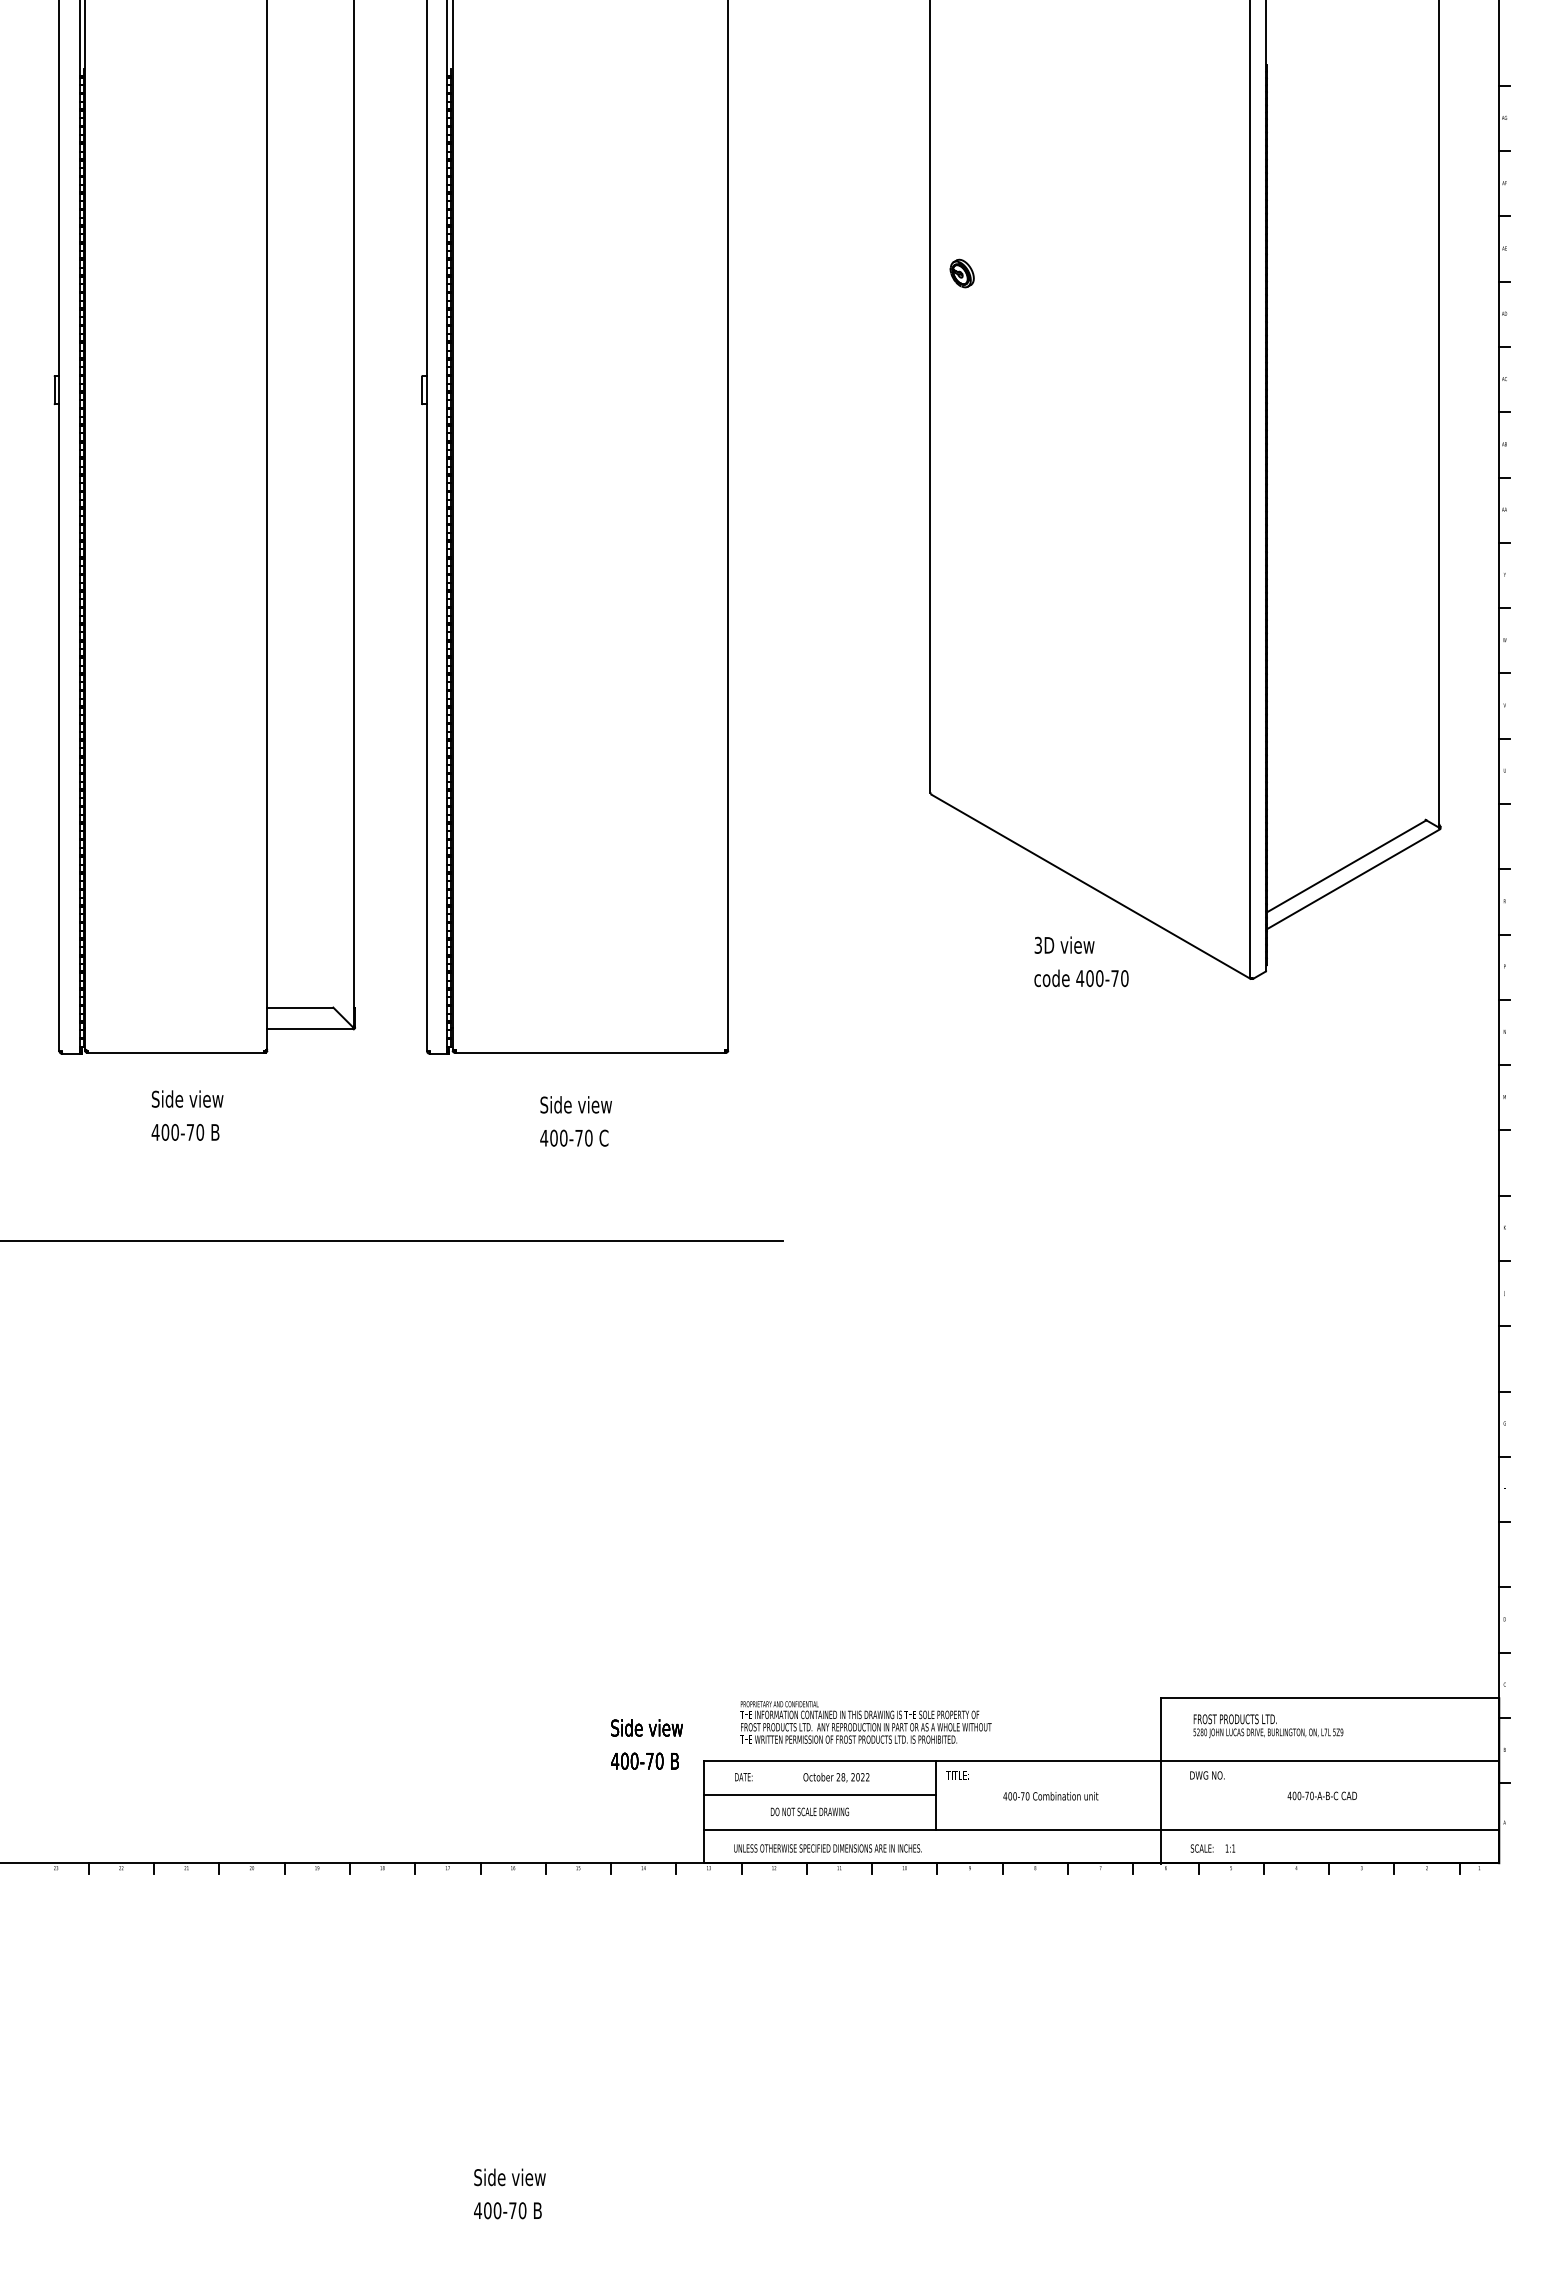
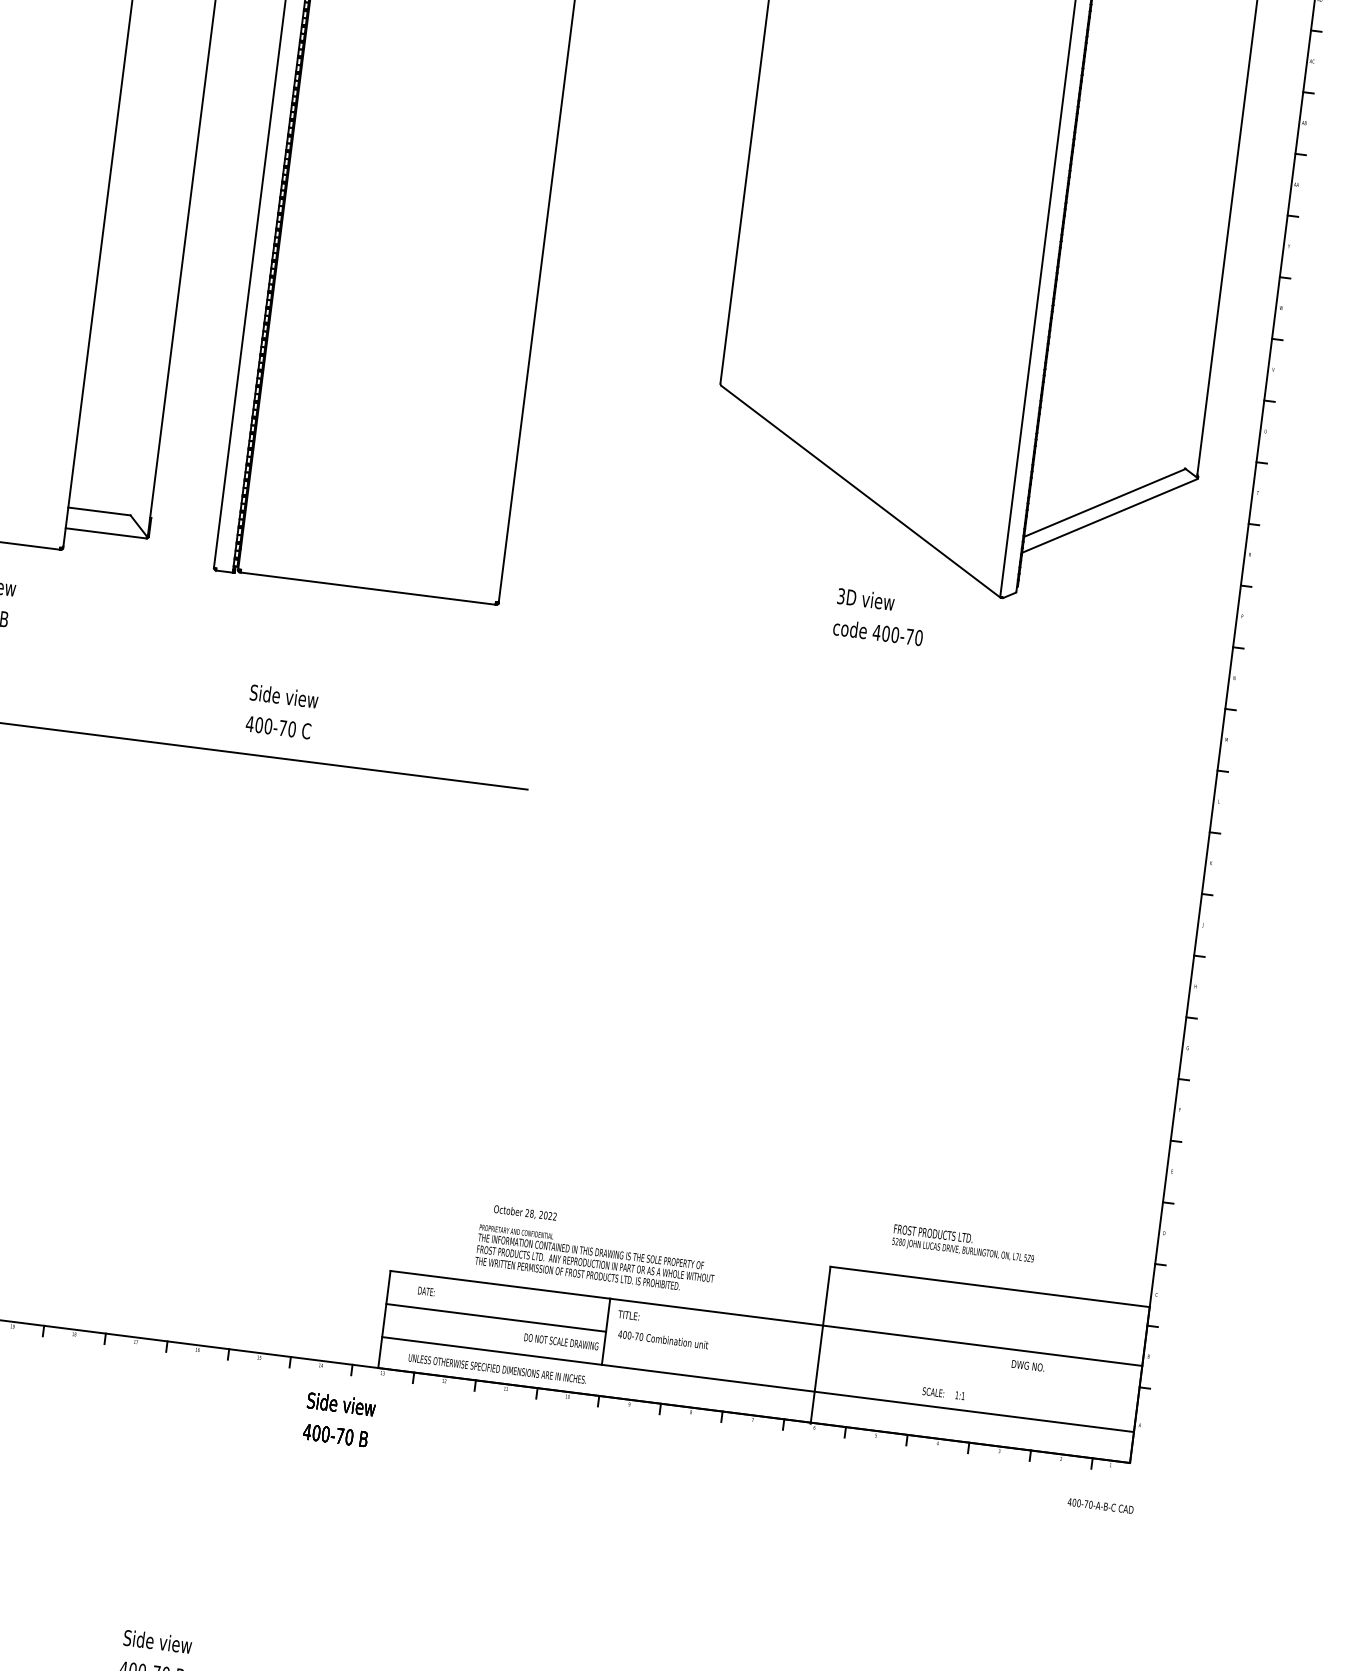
text: (1081, 961) -> (880, 616), moved
text: (575, 1121) -> (281, 711), moved
text: (865, 1722) -> (595, 1259), moved
text: (1268, 1726) -> (963, 1244), moved
text: (646, 1744) -> (339, 1419), moved
text: (1207, 1775) -> (1028, 1365), moved
text: (836, 1777) -> (525, 1213), moved
text: (1321, 1795) -> (1099, 1505), moved
text: (1050, 1796) -> (662, 1339), moved
text: (809, 1811) -> (561, 1341), moved
text: (1212, 1848) -> (943, 1393), moved

